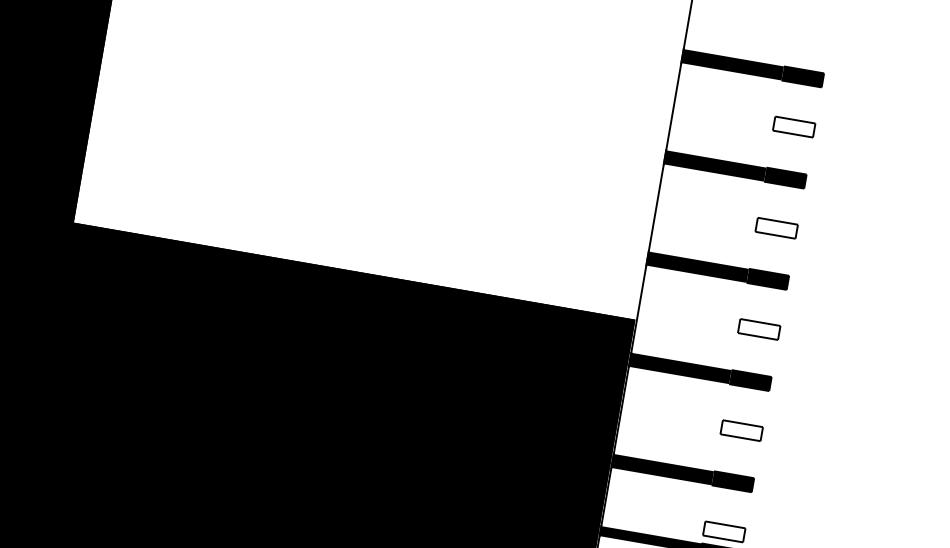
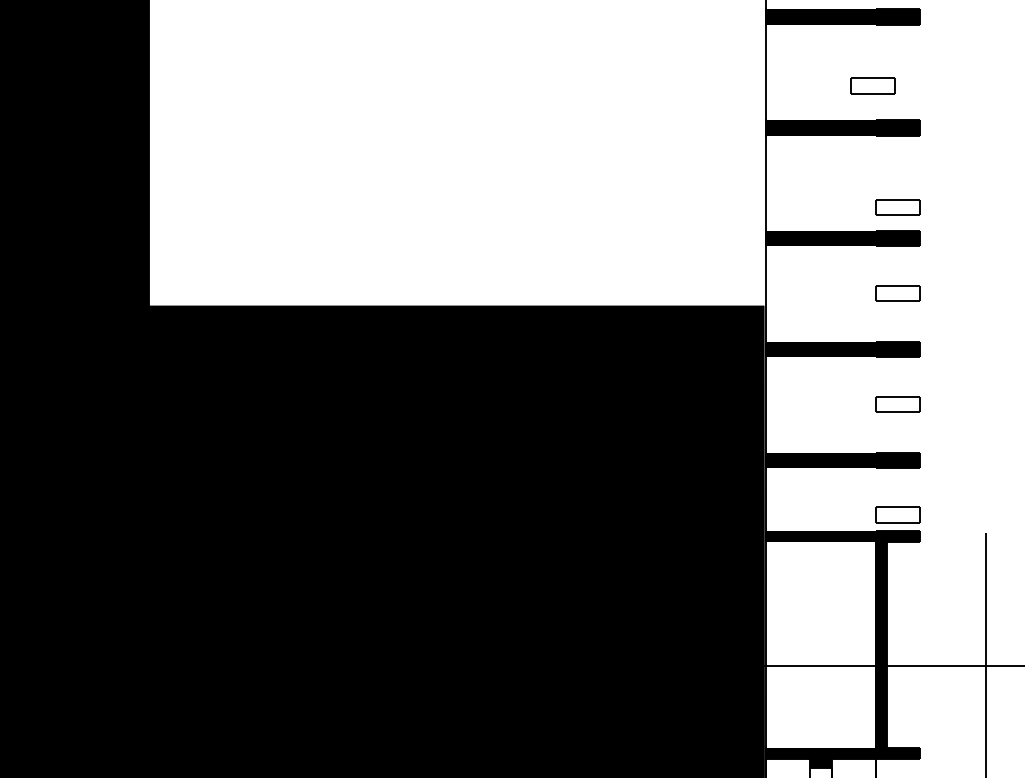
part: (794, 126) -> (872, 85), moved
part: (776, 228) -> (897, 207), moved

